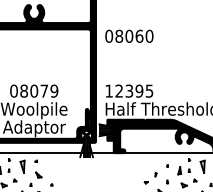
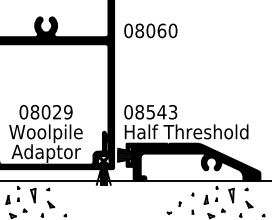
text: (129, 36) -> (150, 30), moved
text: (44, 91) -> (57, 112), 08079 -> 08029
text: (129, 91) -> (150, 112), 12395 -> 08543

